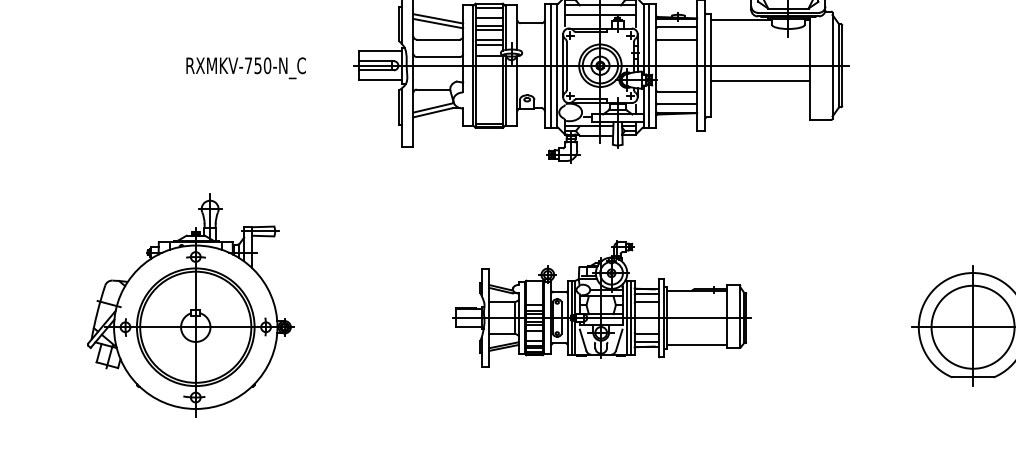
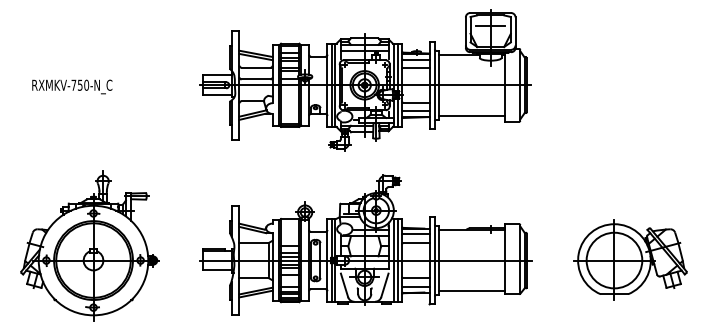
text: (246, 67) -> (72, 86), moved
line: (759, 80) -> (471, 115), moved
part: (601, 303) -> (365, 244), size x1.67

